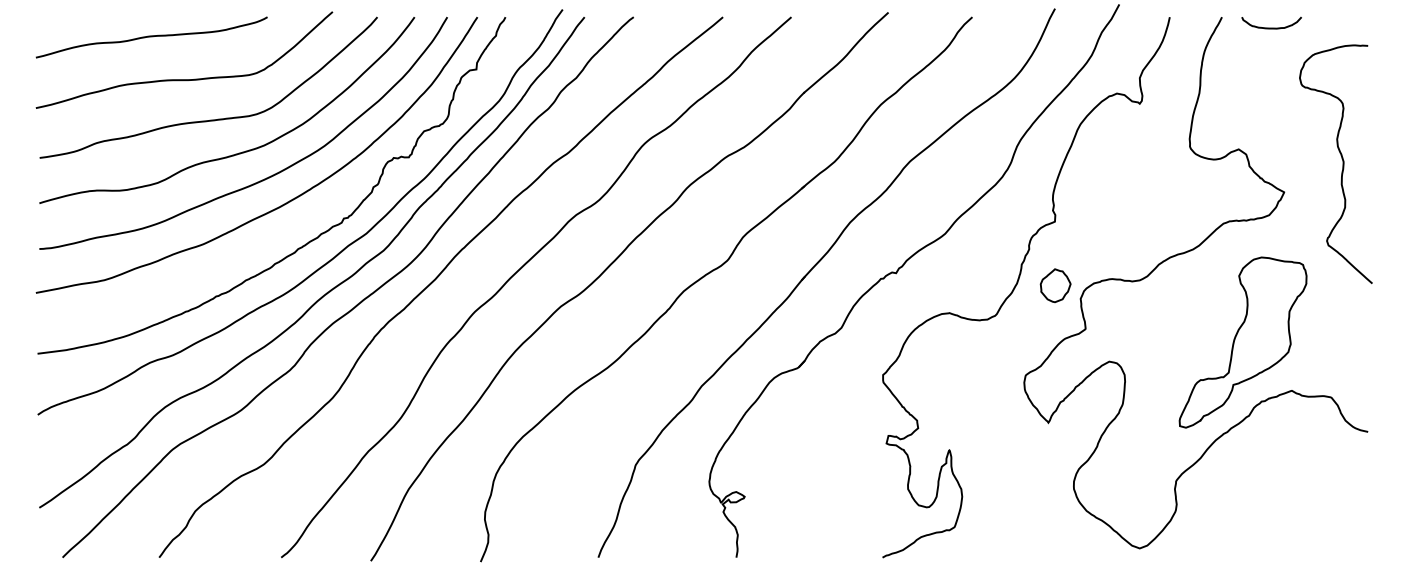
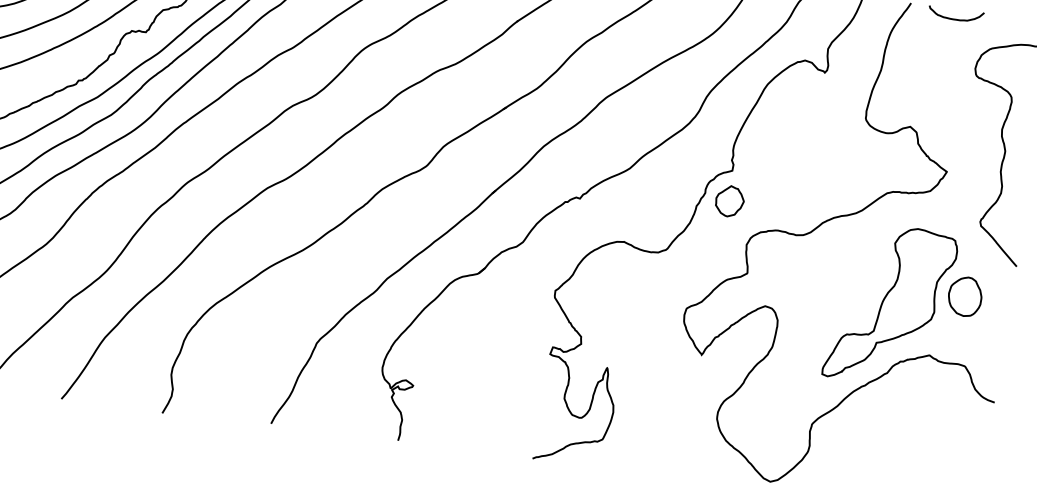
part: (1055, 285) -> (729, 201), moved
part: (1321, 322) -> (965, 296), added

